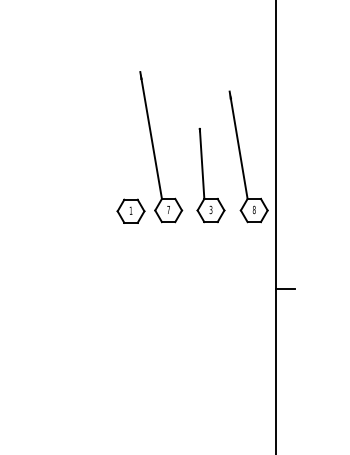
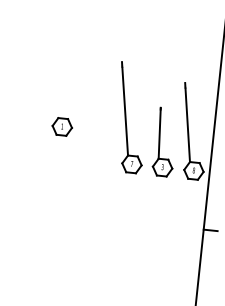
part: (130, 210) -> (61, 126), moved

